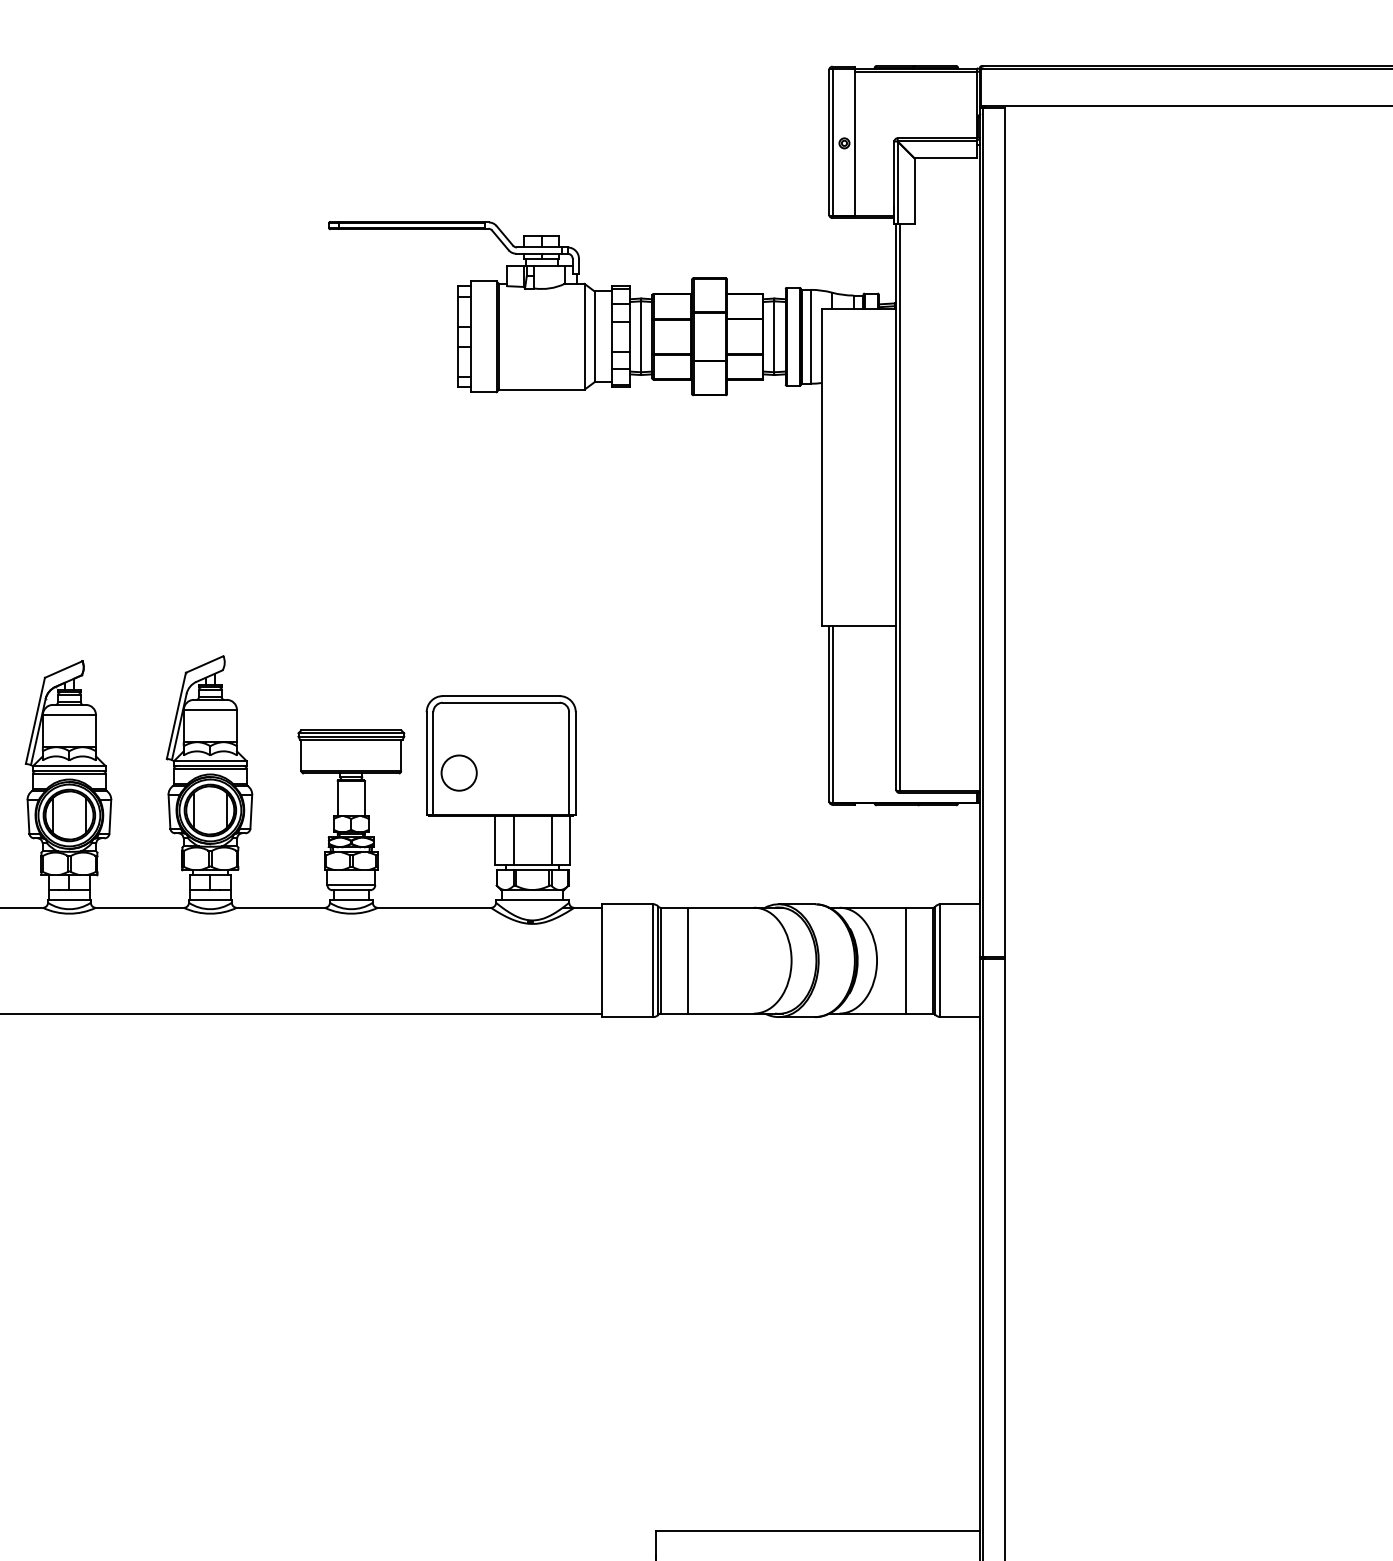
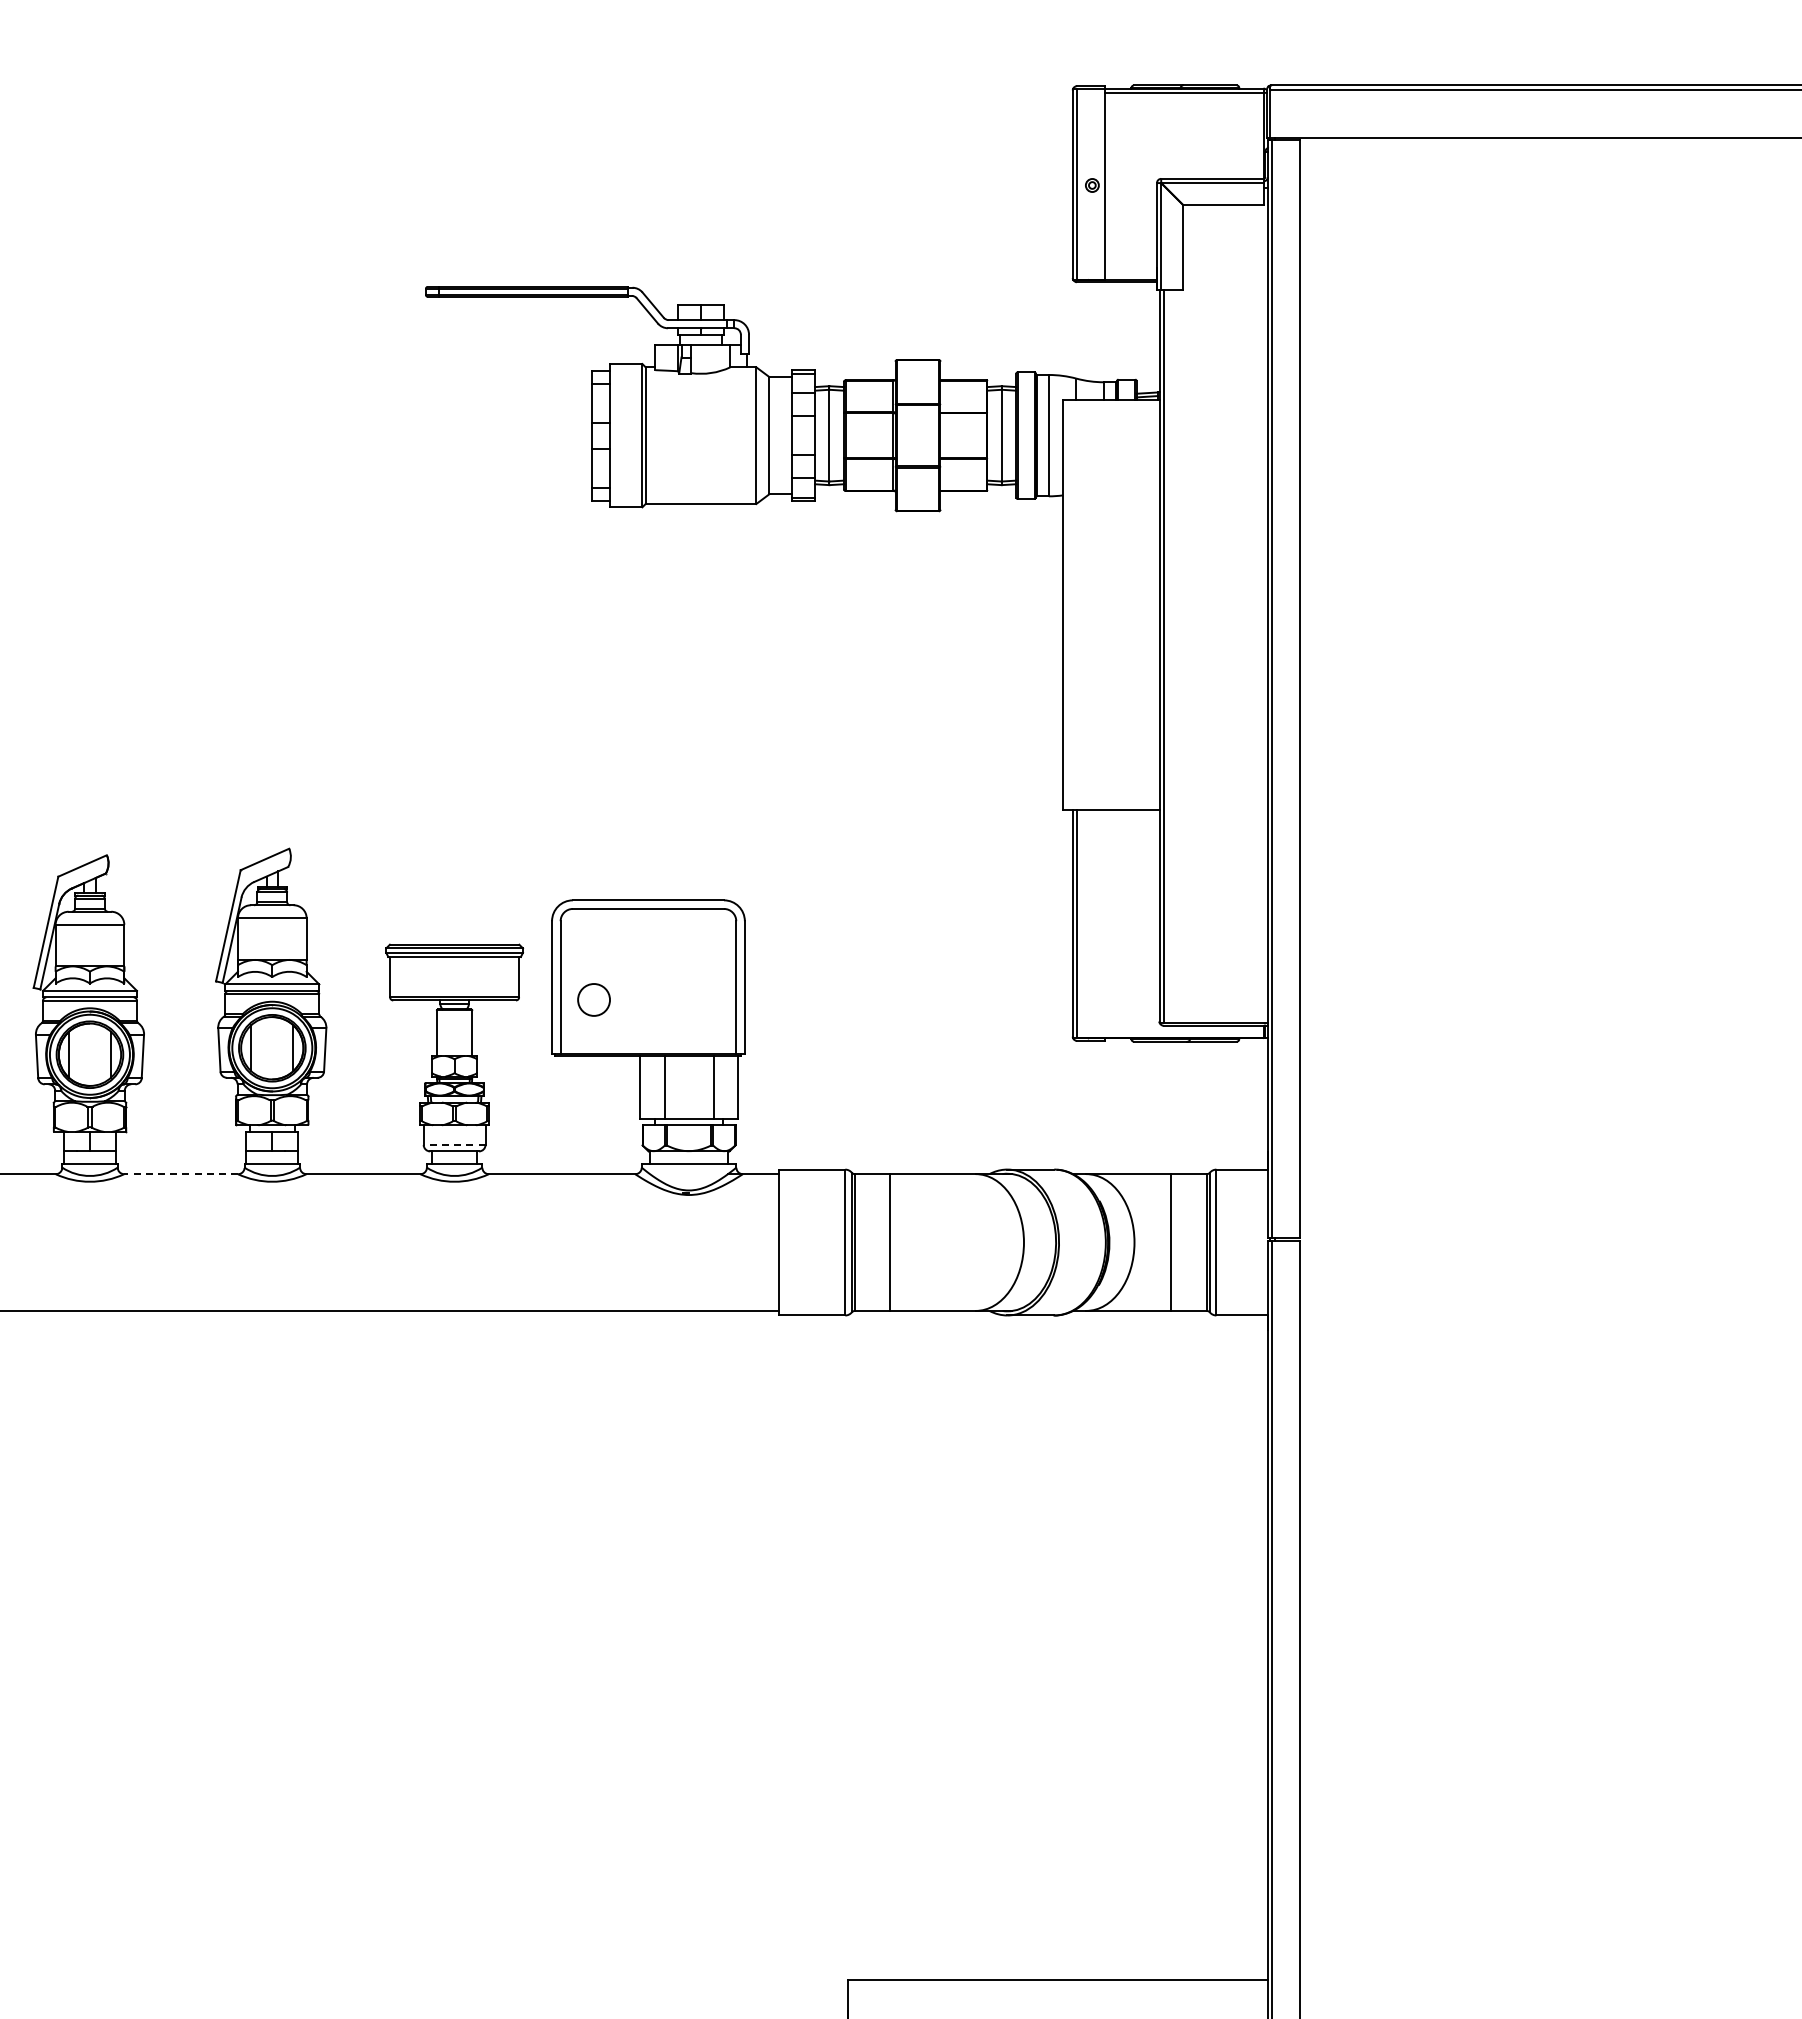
circle: (458, 772) -> (593, 999), size x0.7
line: (351, 884) -> (454, 1144), solid -> dashed
line: (139, 908) -> (180, 1174), solid -> dashed

